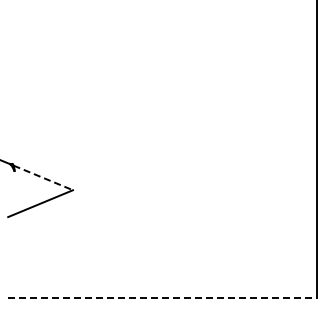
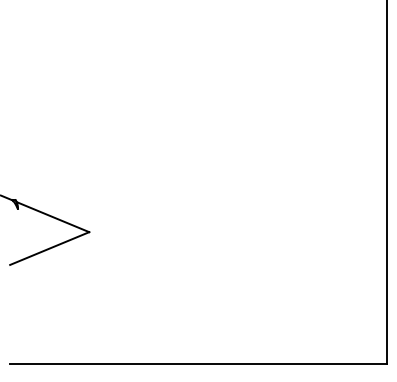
line: (43, 178) -> (53, 217), dashed -> solid
line: (162, 298) -> (198, 364), dashed -> solid

